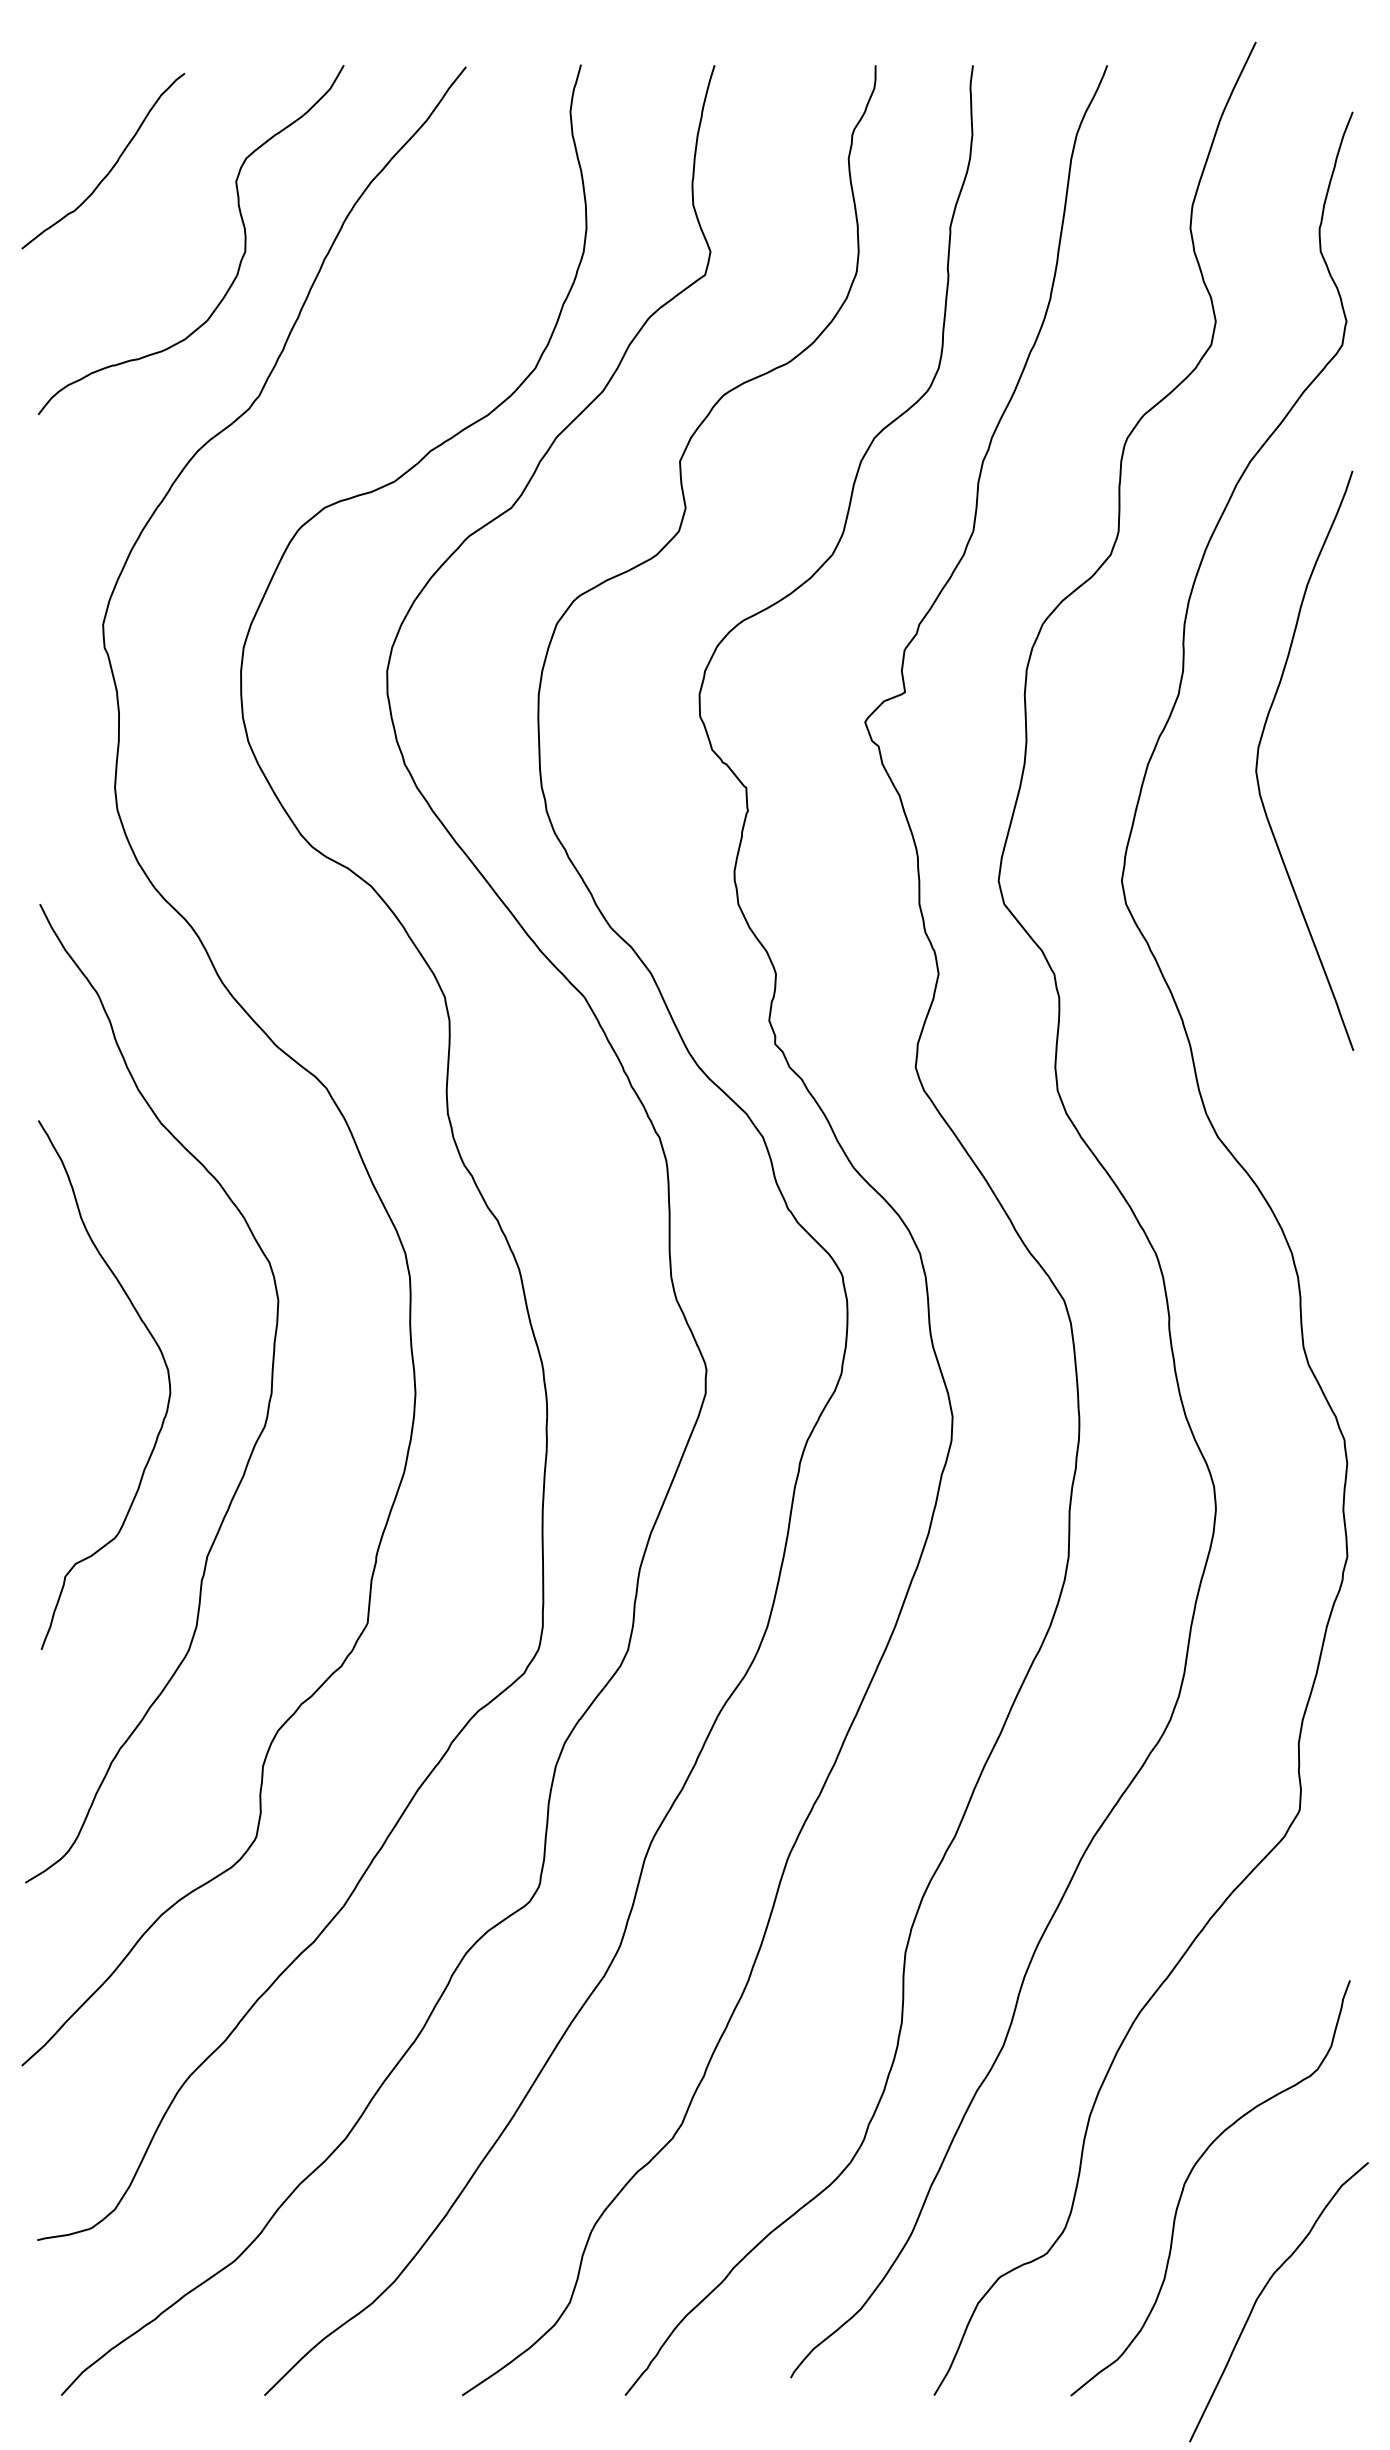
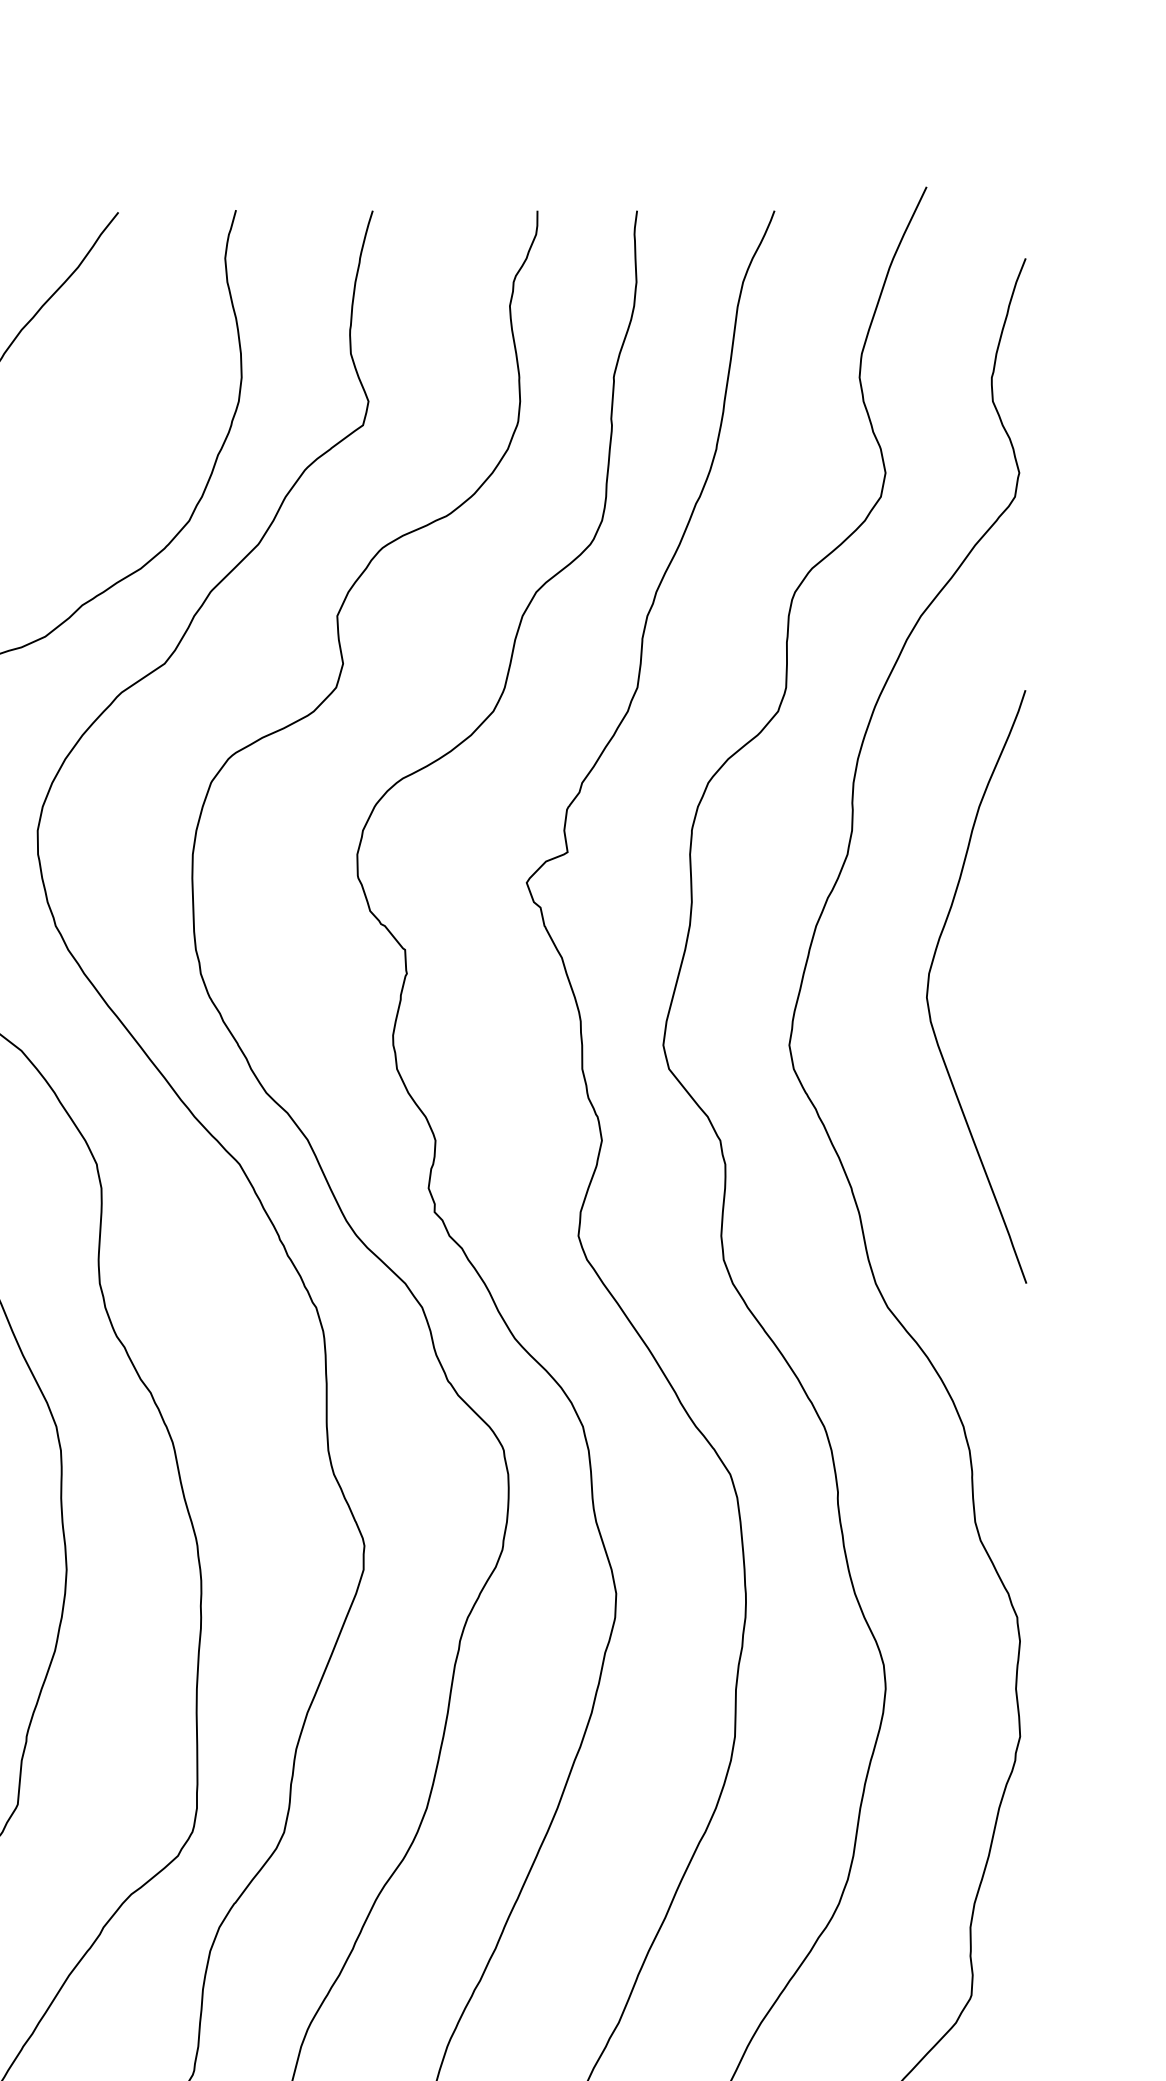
curve: (1258, 760) -> (929, 986), moved

